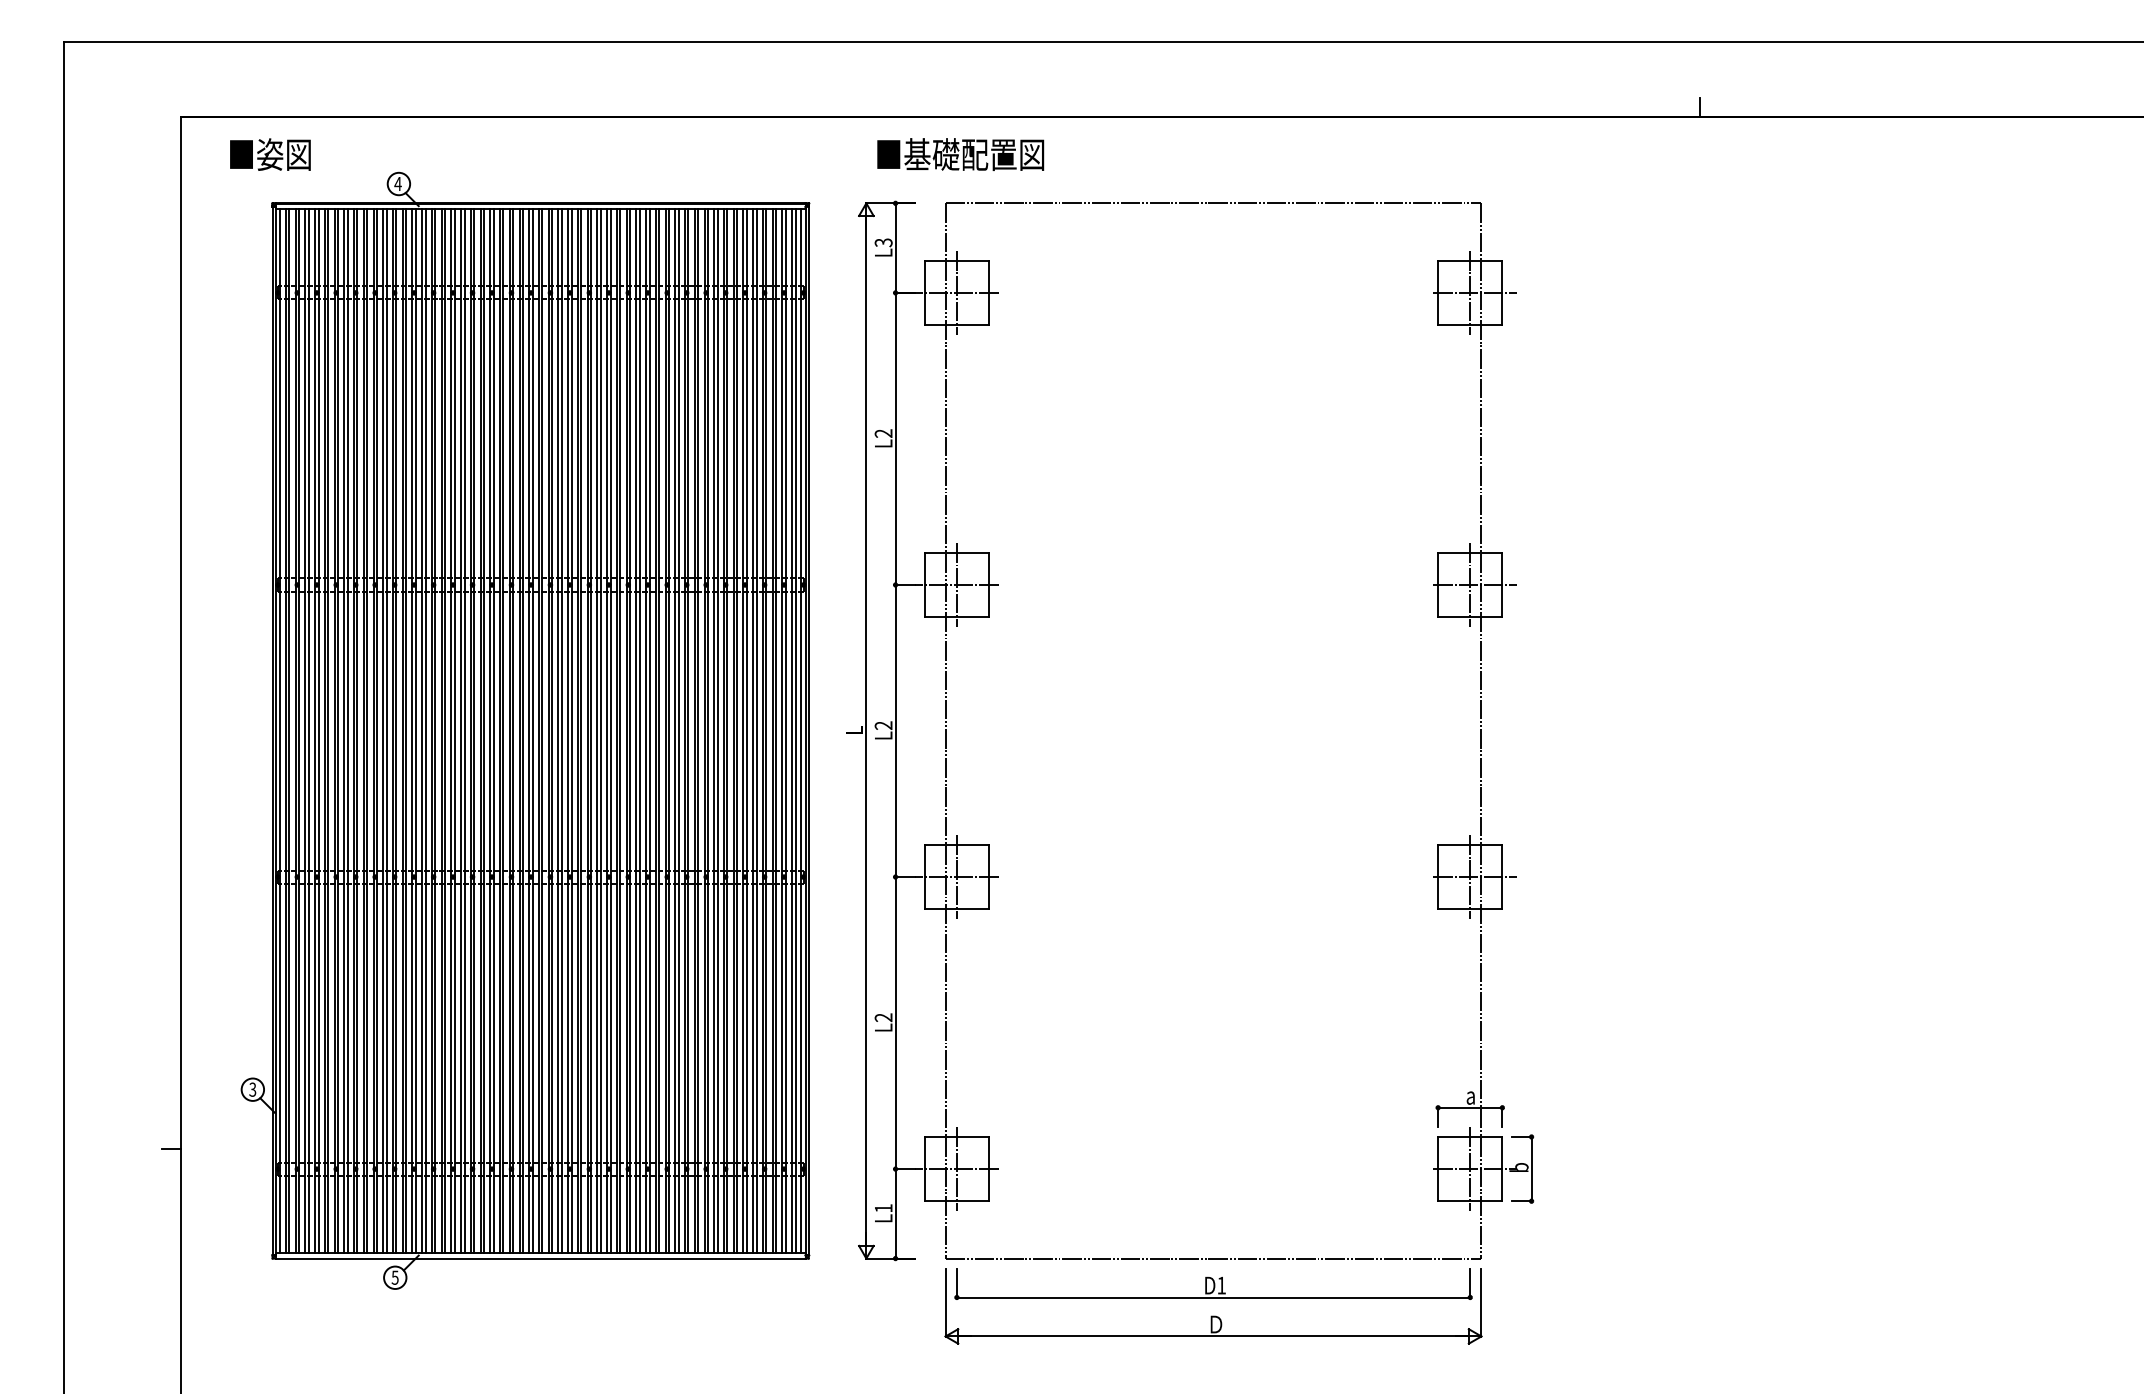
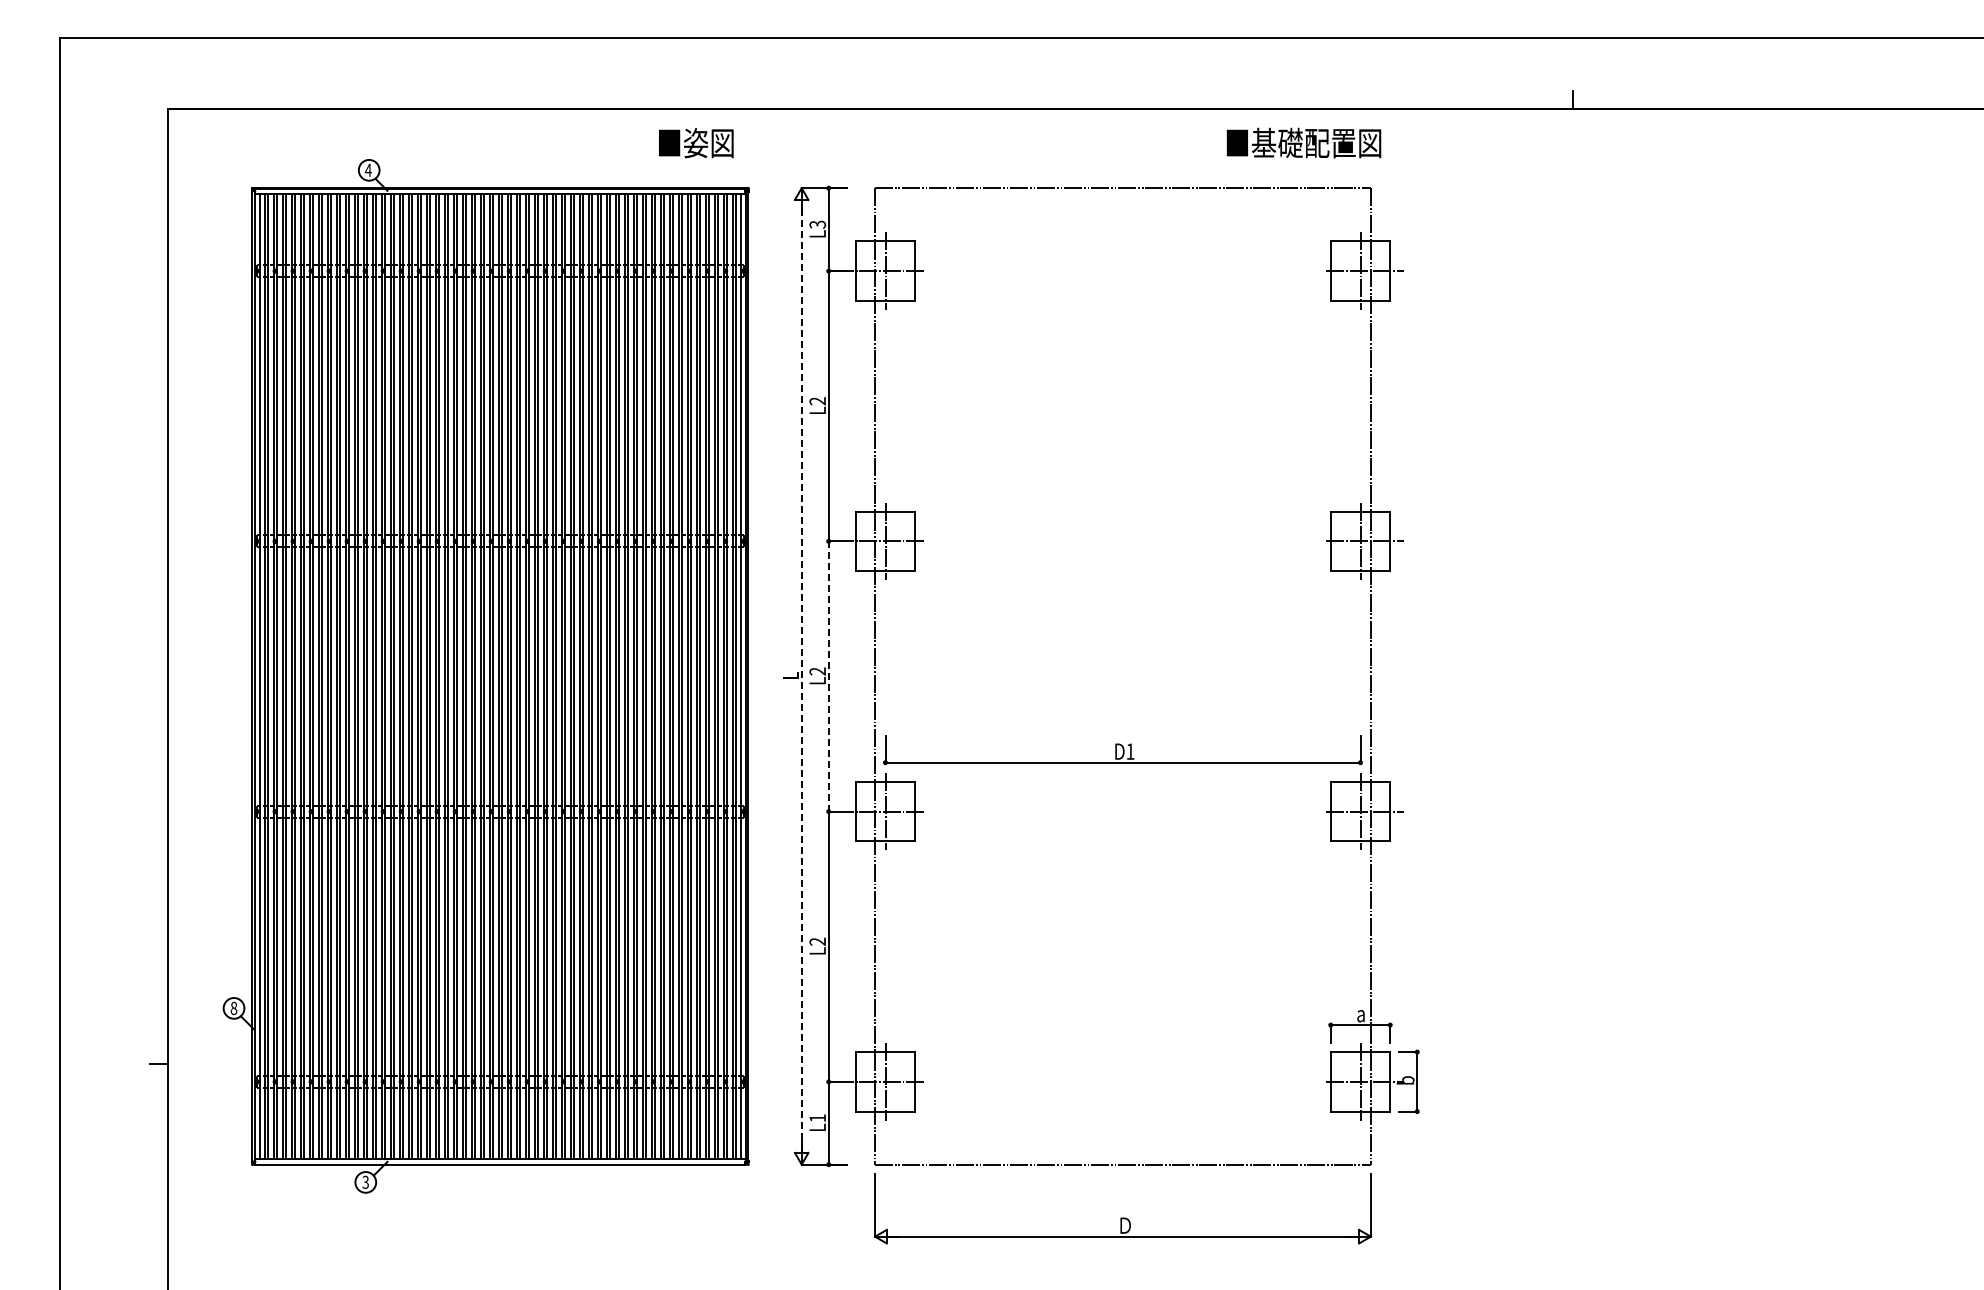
text: (960, 153) -> (1303, 142), moved
text: (270, 155) -> (696, 143), moved
line: (895, 729) -> (828, 675), solid -> dashed
line: (866, 731) -> (801, 676), solid -> dashed
text: (252, 1088) -> (233, 1007), 3 -> 8
text: (394, 1276) -> (365, 1181), 5 -> 3
part: (1213, 1284) -> (1122, 750), moved

